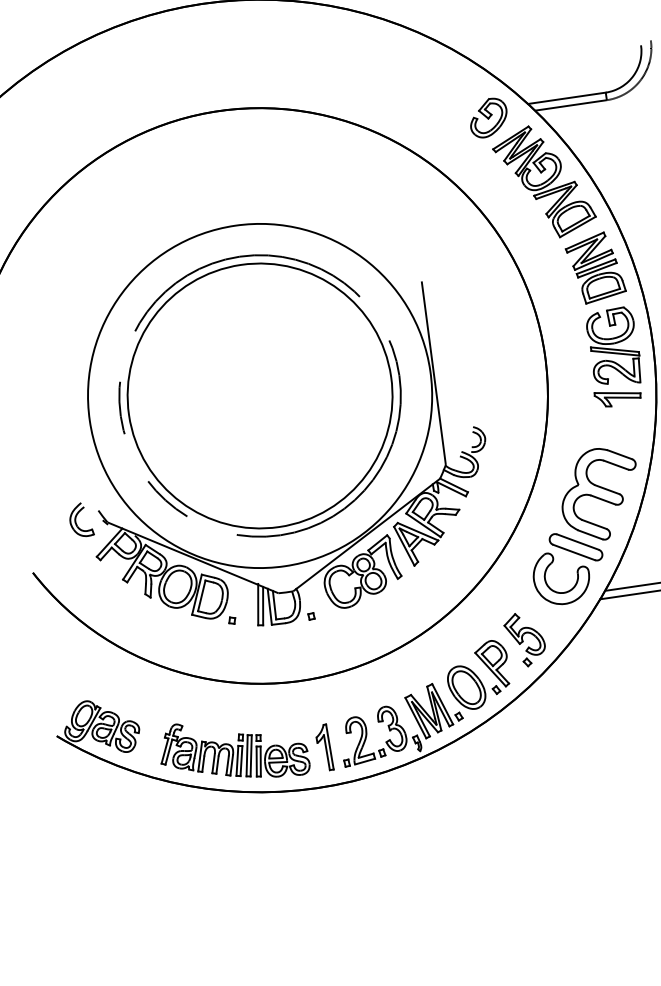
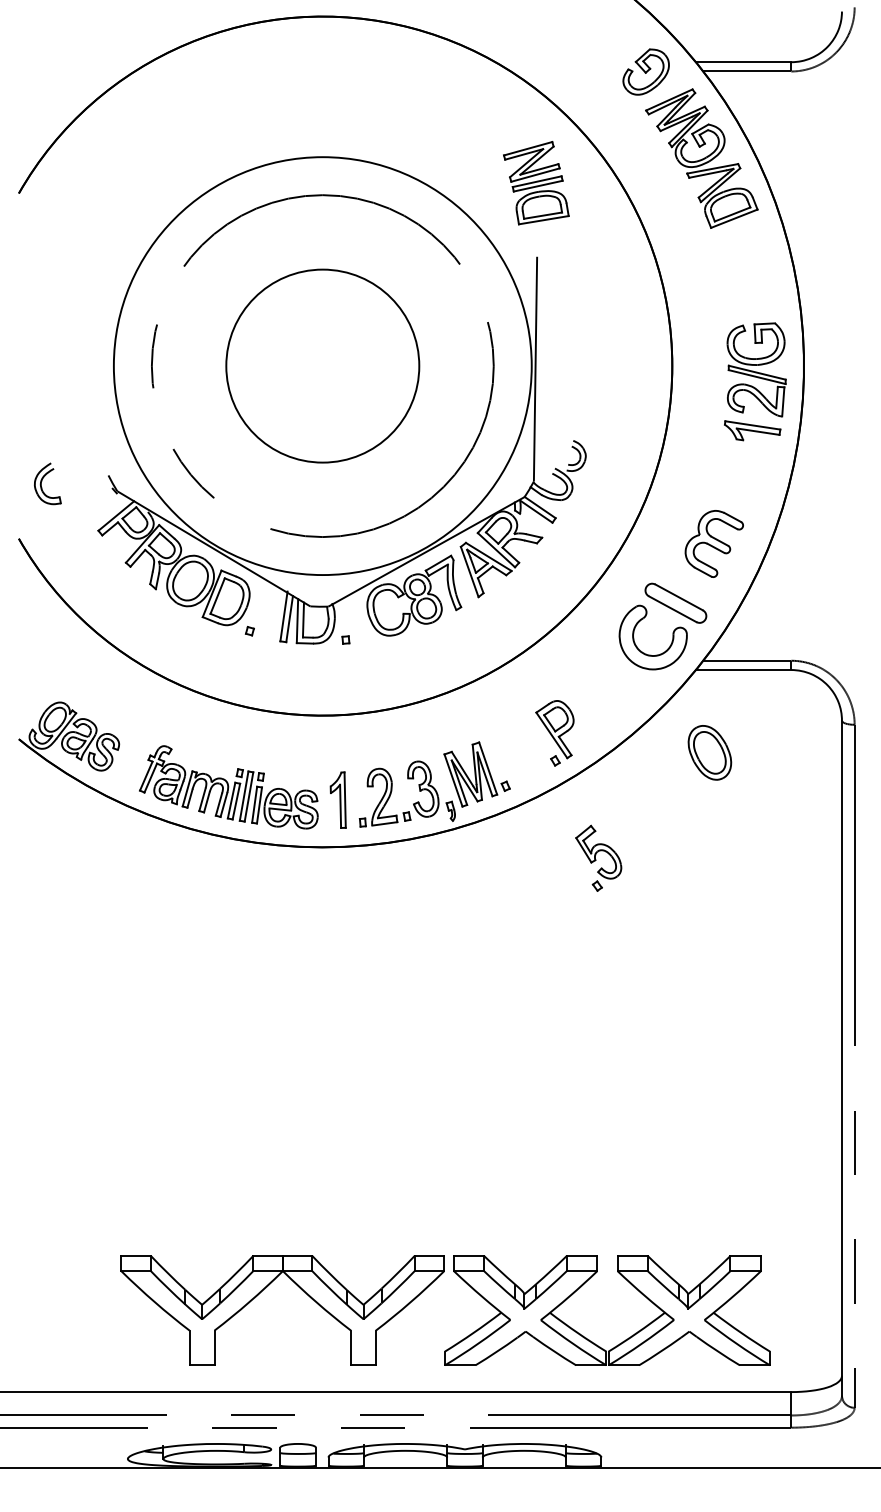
part: (595, 268) -> (536, 183), moved
circle: (259, 395) -> (322, 365), size x0.6
part: (600, 493) -> (714, 543), size x0.6
part: (80, 519) -> (47, 483), moved
part: (524, 638) -> (598, 857), moved
part: (466, 687) -> (709, 752), moved

